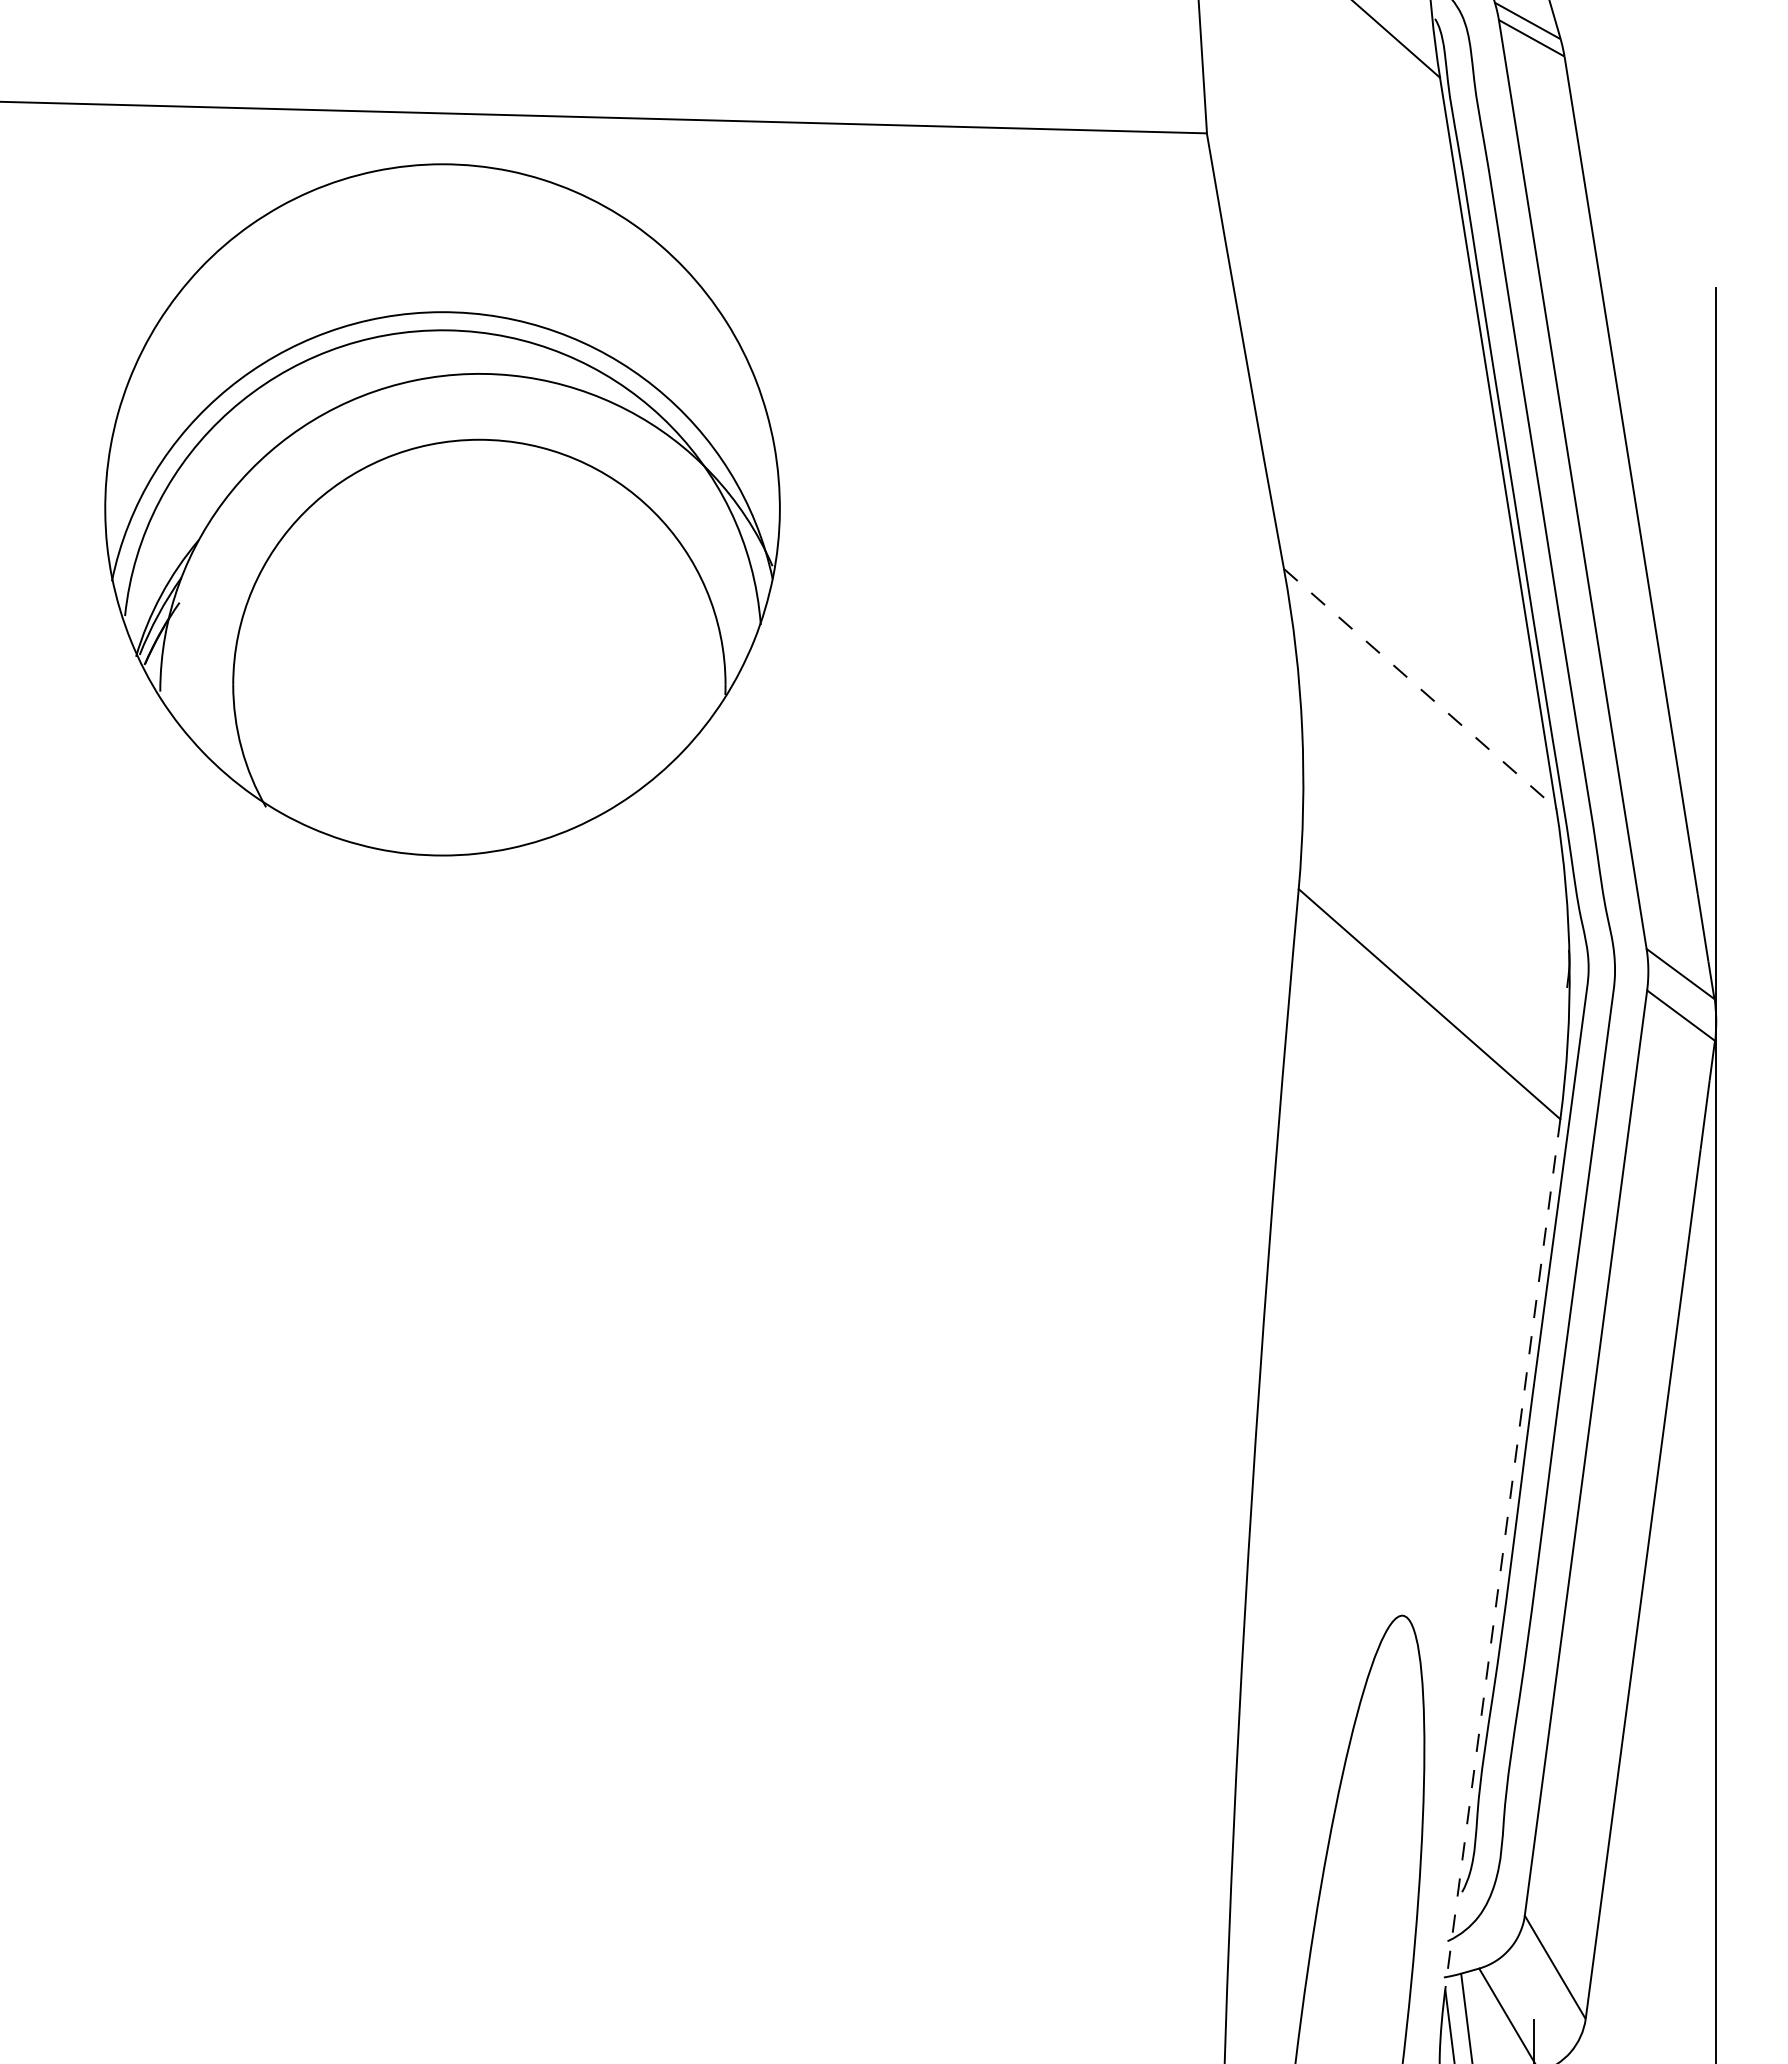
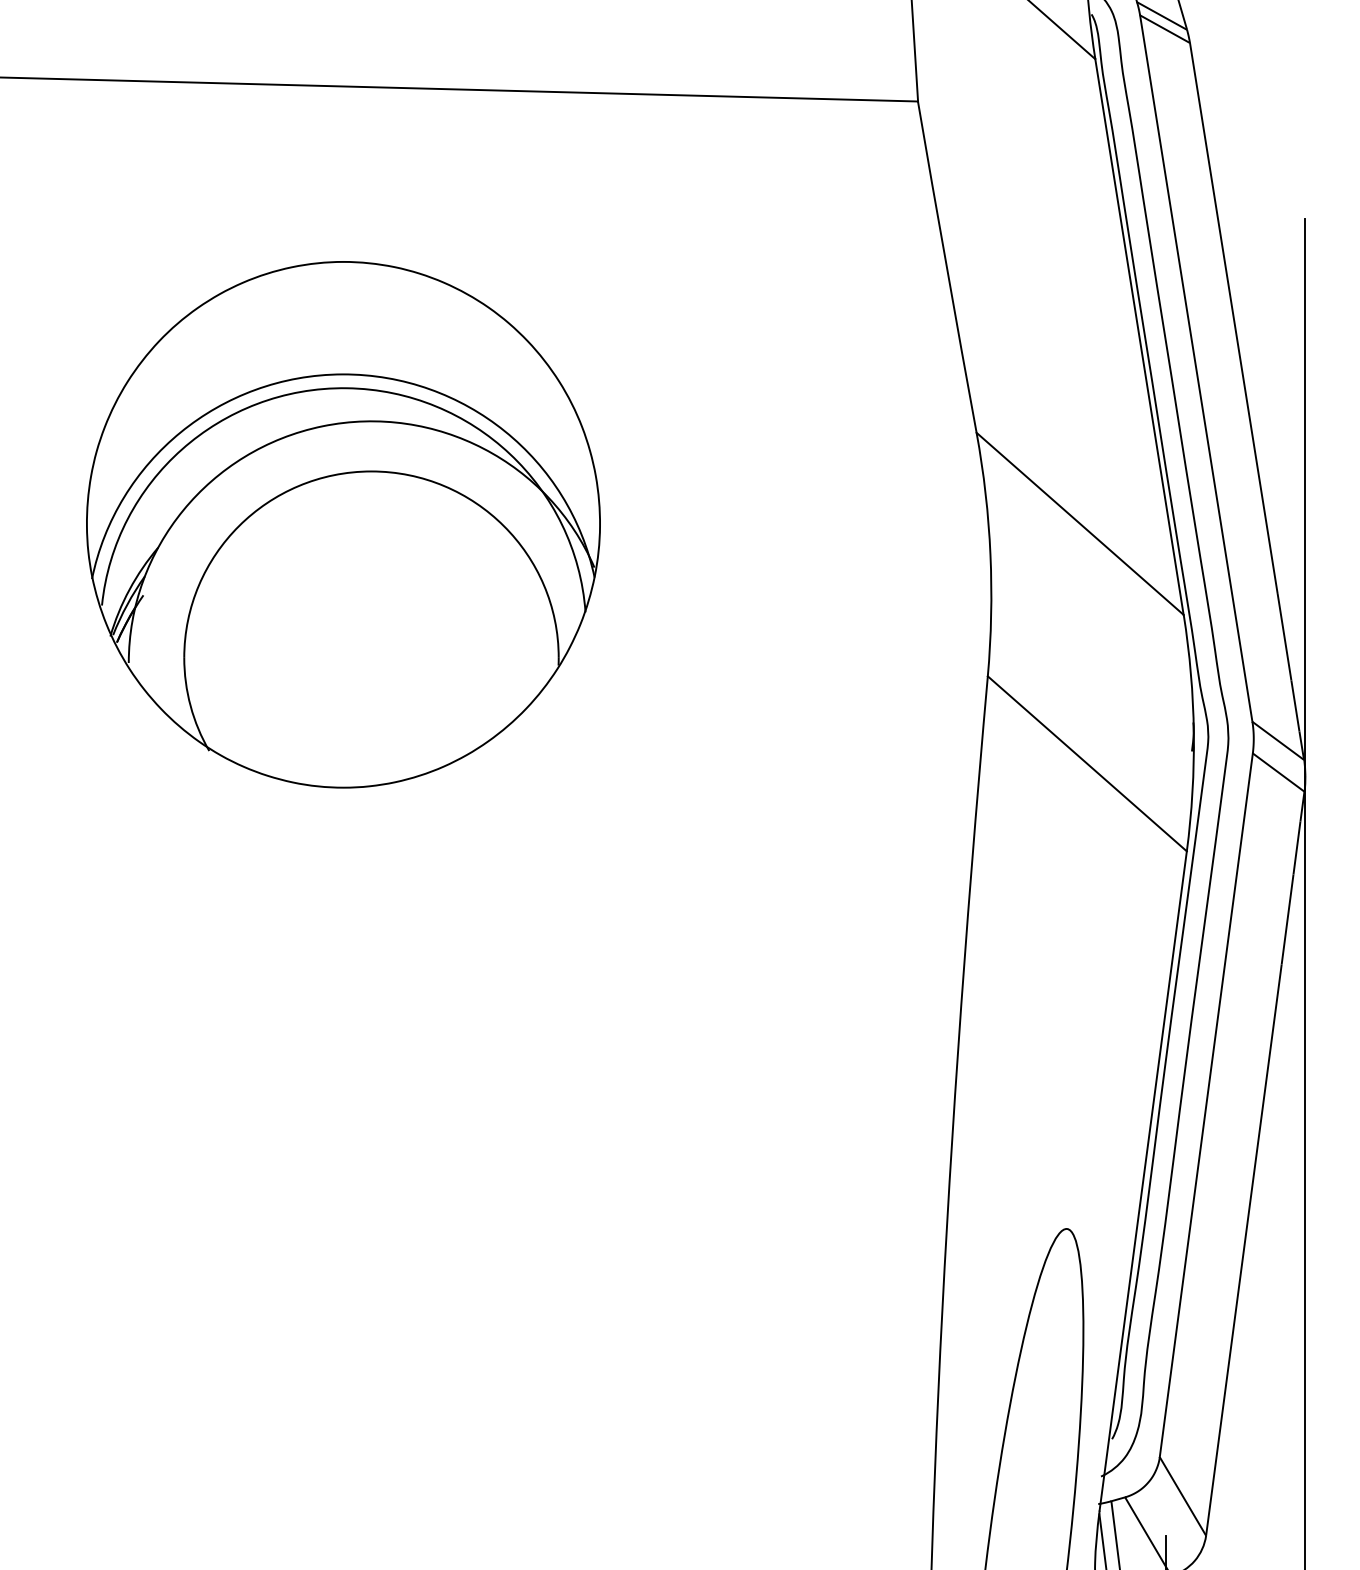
part: (442, 509) -> (343, 524), moved
line: (1420, 688) -> (1080, 523), dashed -> solid
line: (1502, 1553) -> (1142, 1181), dashed -> solid

